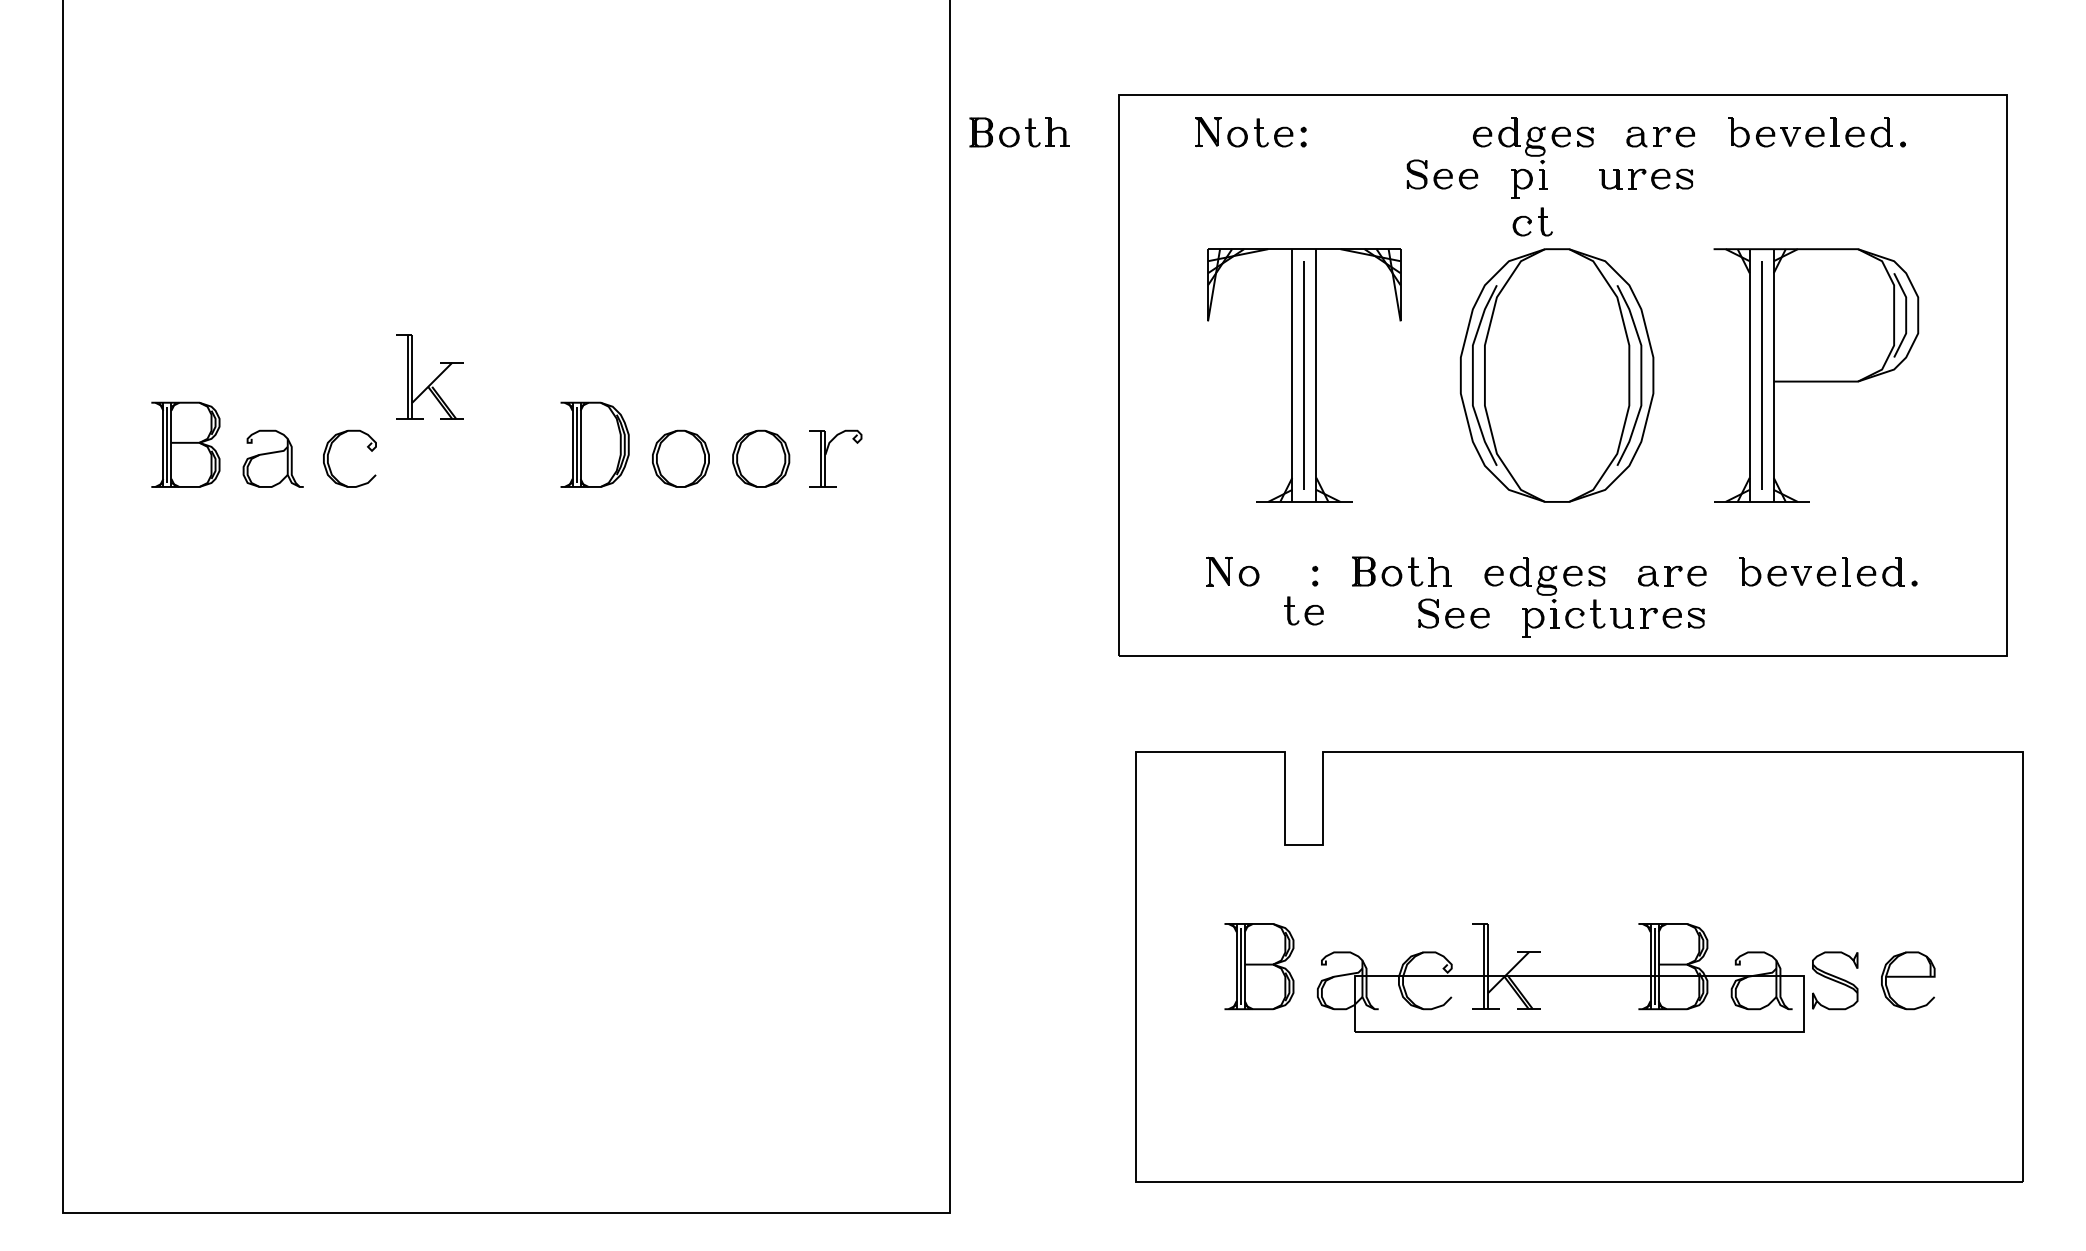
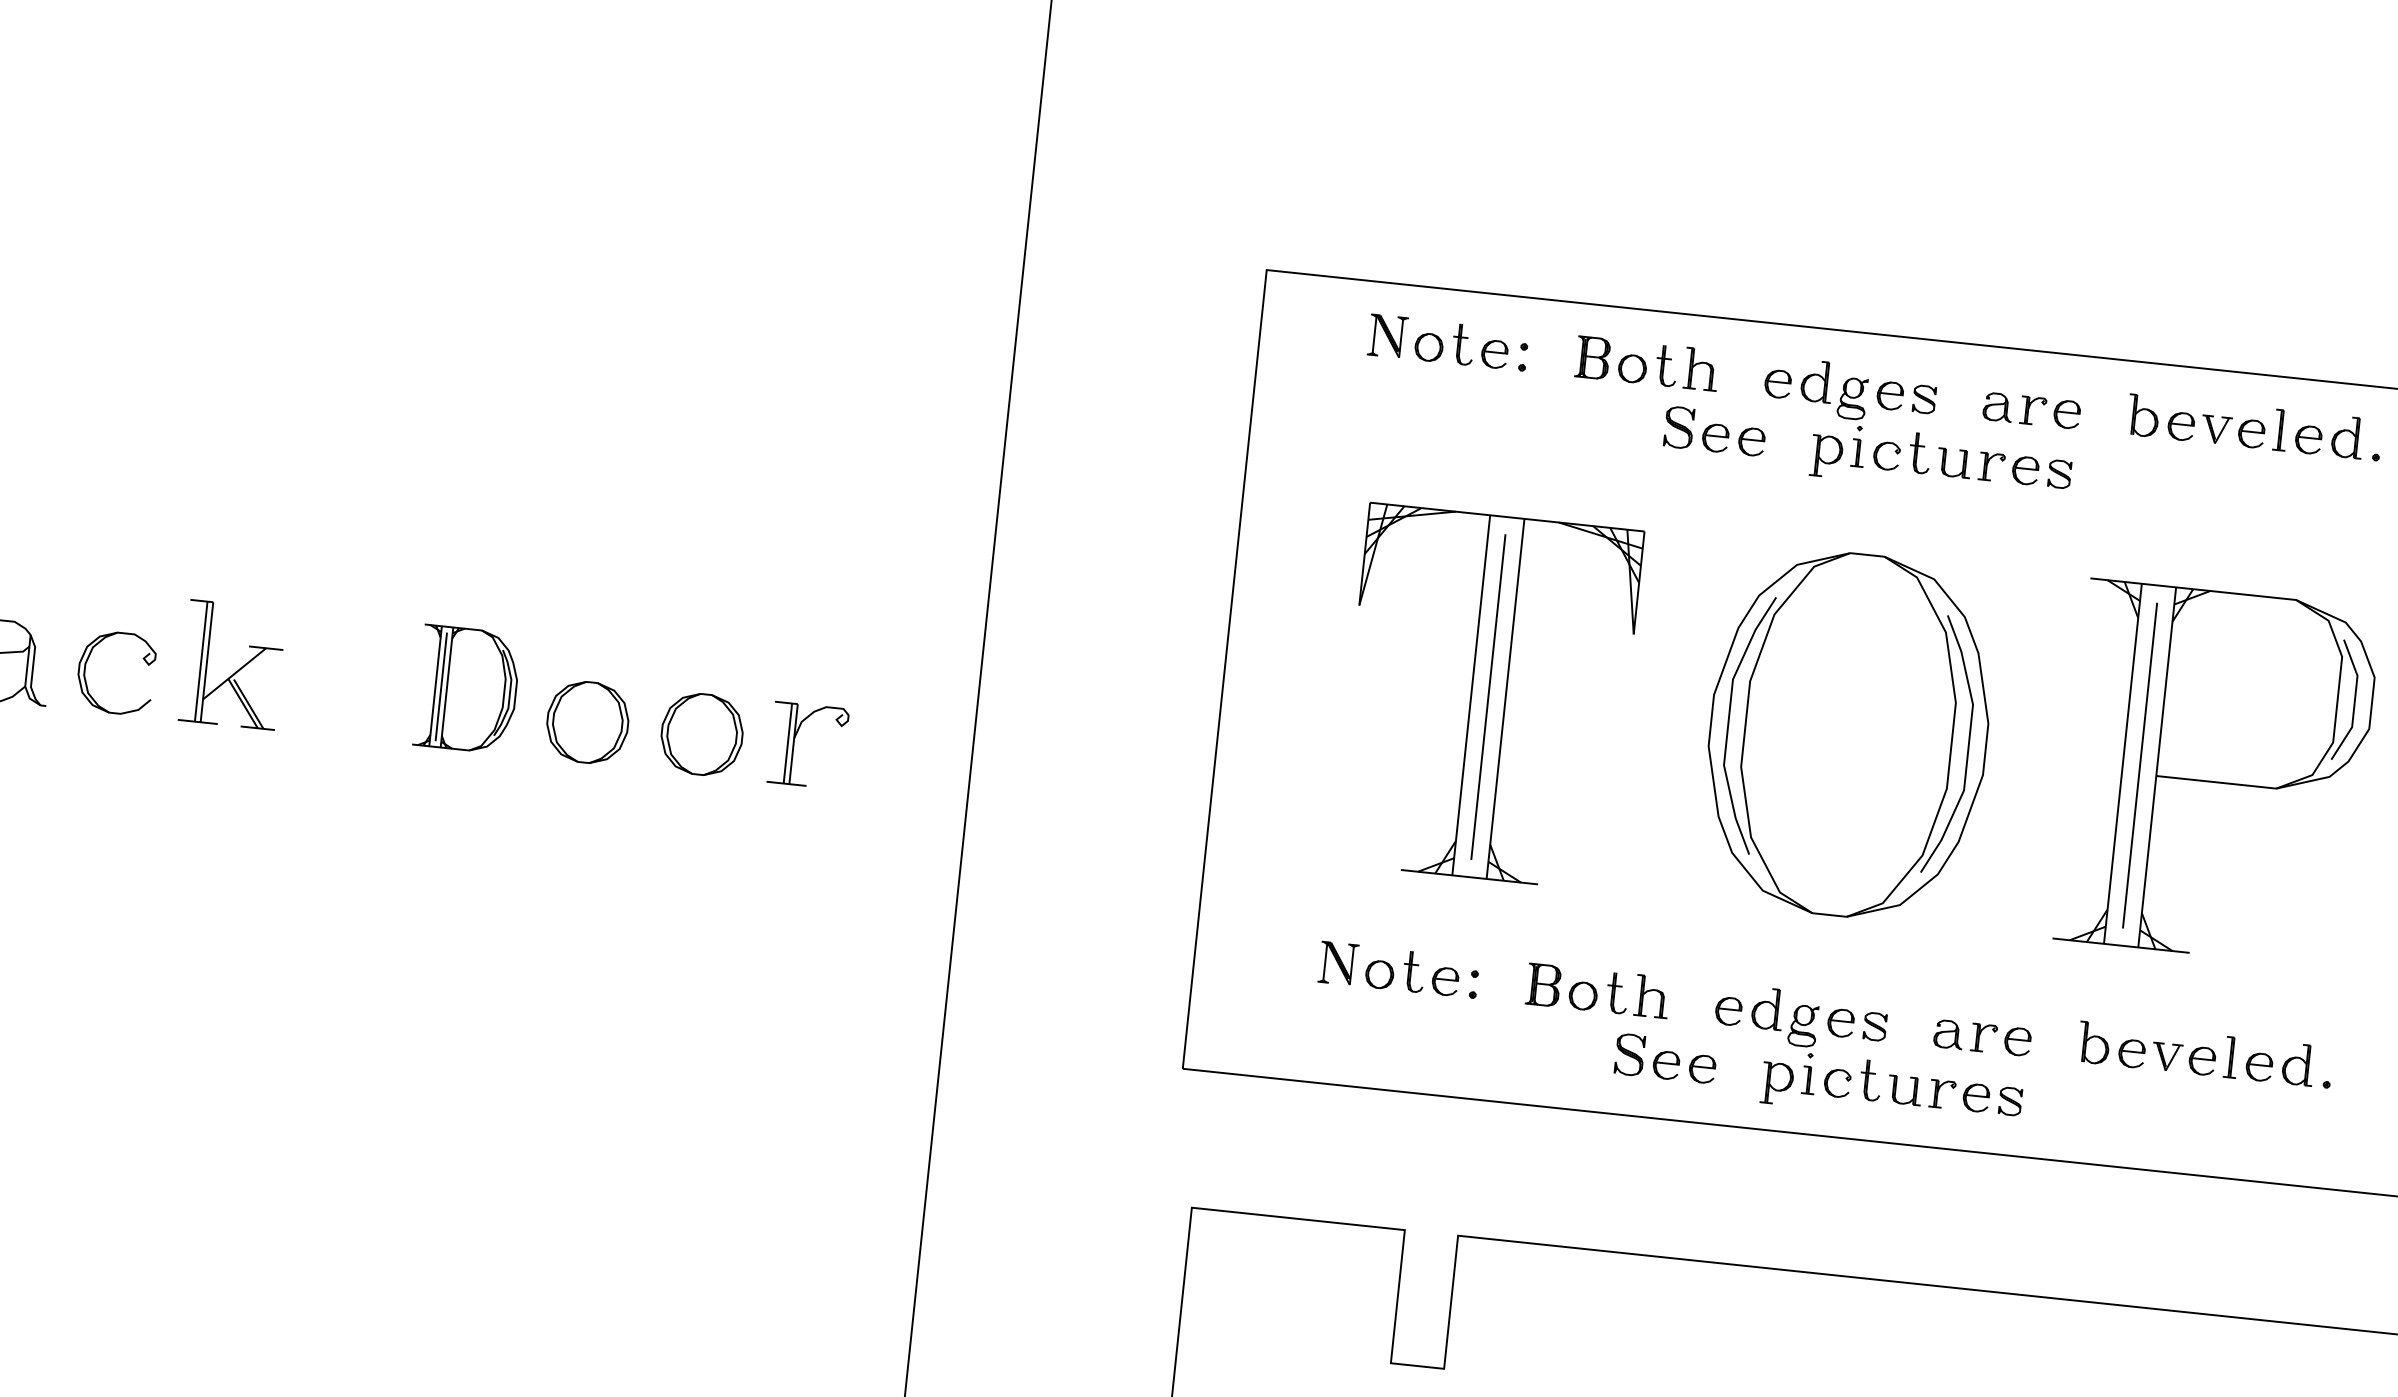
part: (1019, 132) -> (1647, 363), moved
part: (1532, 221) -> (1901, 450), moved
part: (429, 376) -> (231, 664), moved
part: (1303, 610) -> (1430, 973), moved

